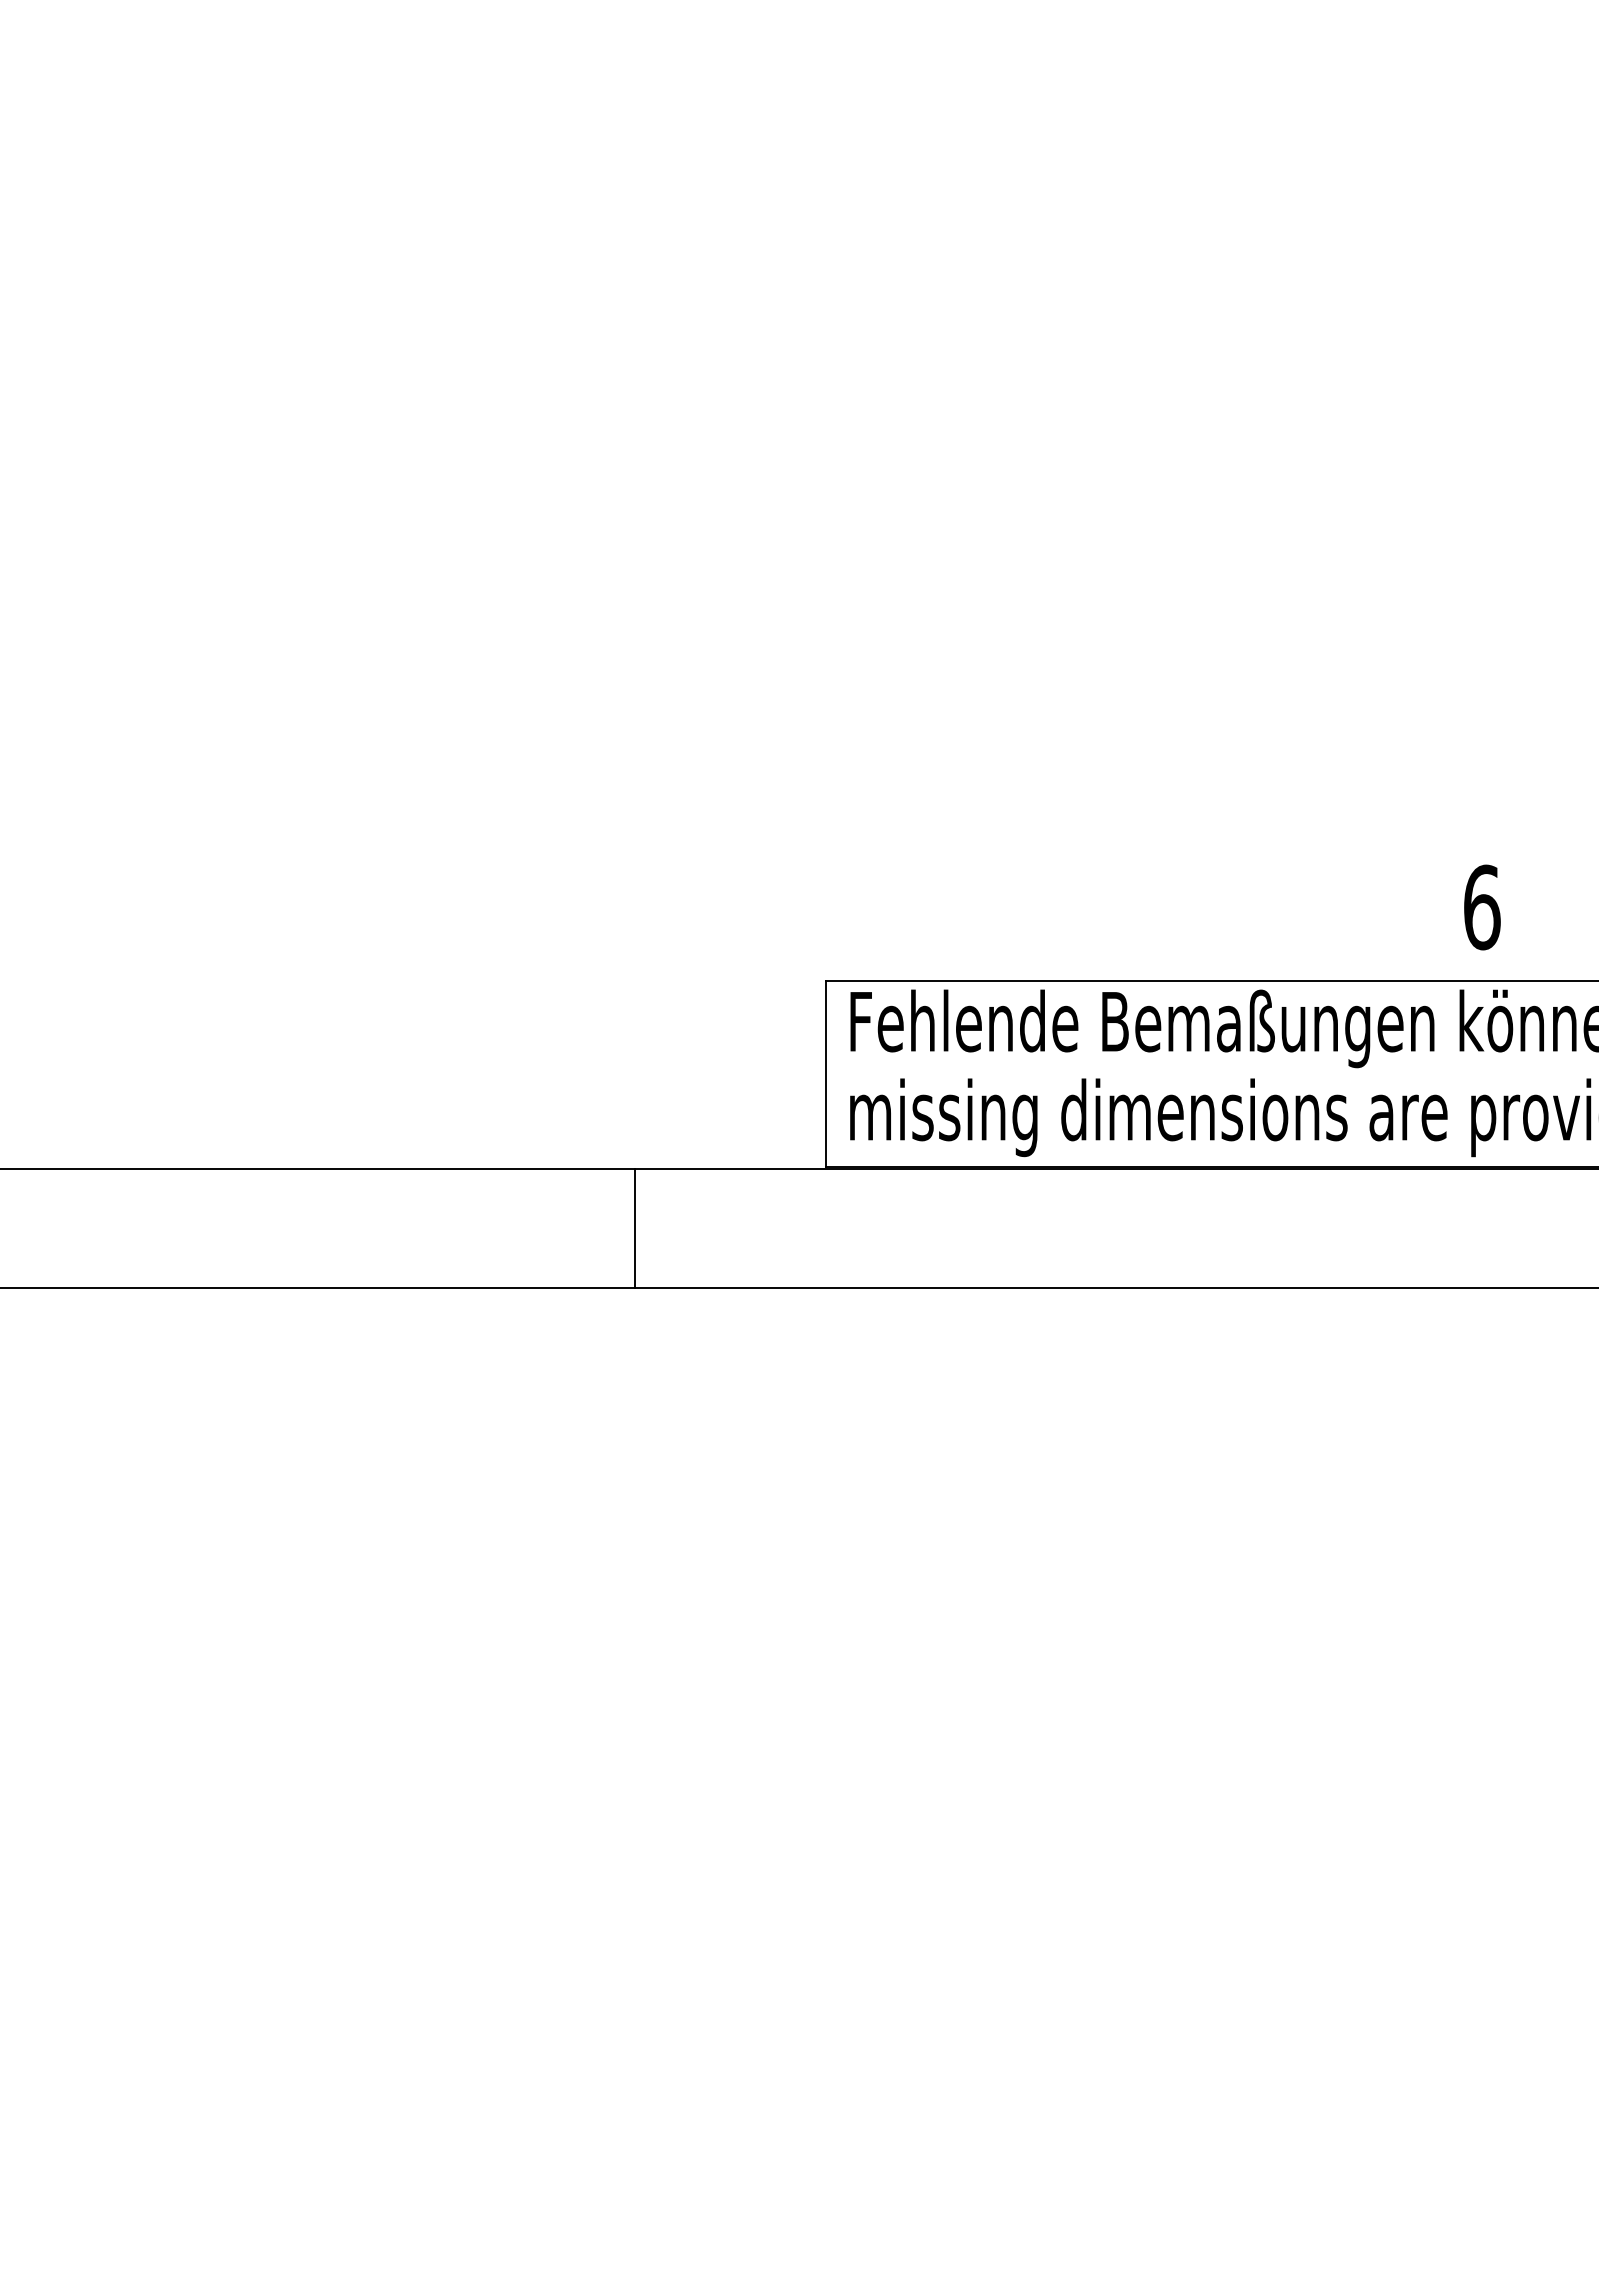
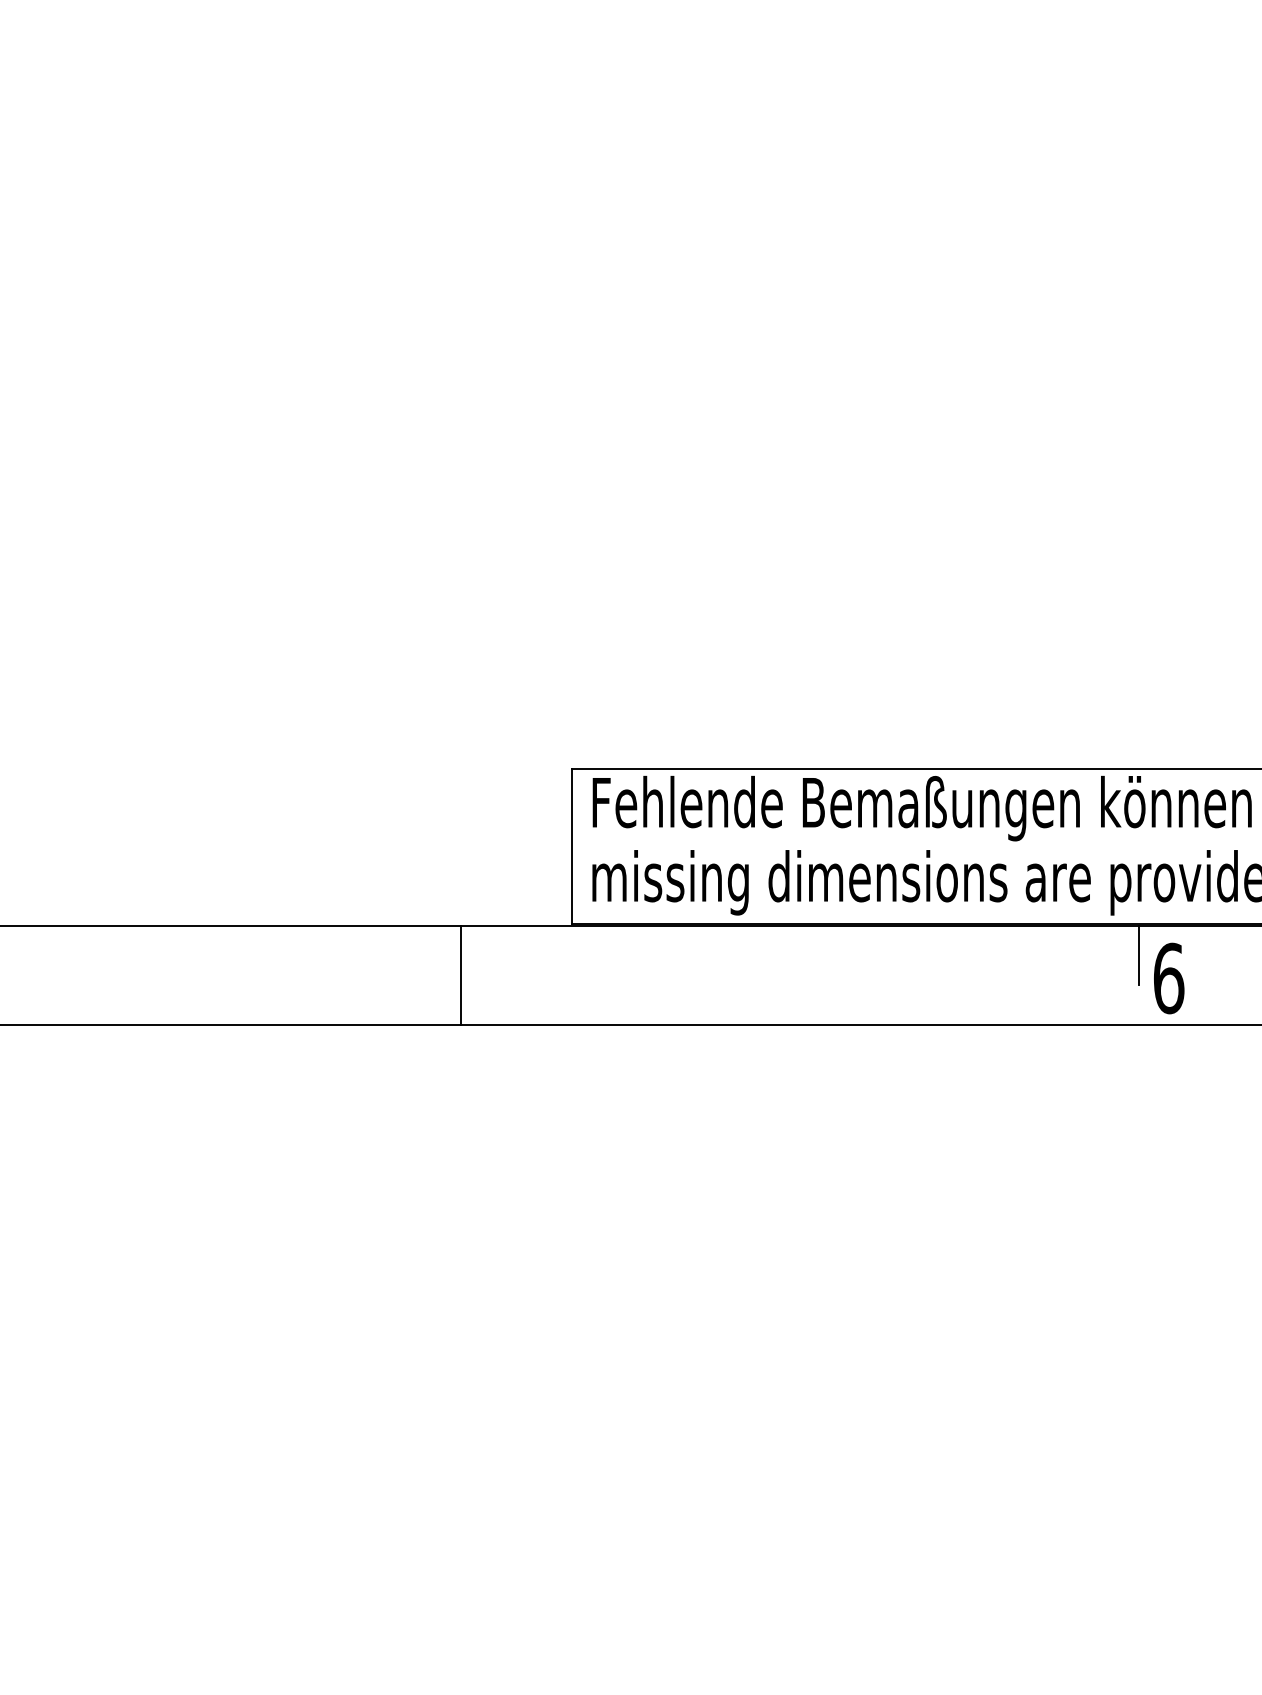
text: (1482, 907) -> (1169, 978), moved
line: (1505, 1204) -> (1139, 955), added
line: (635, 1228) -> (460, 975), moved

